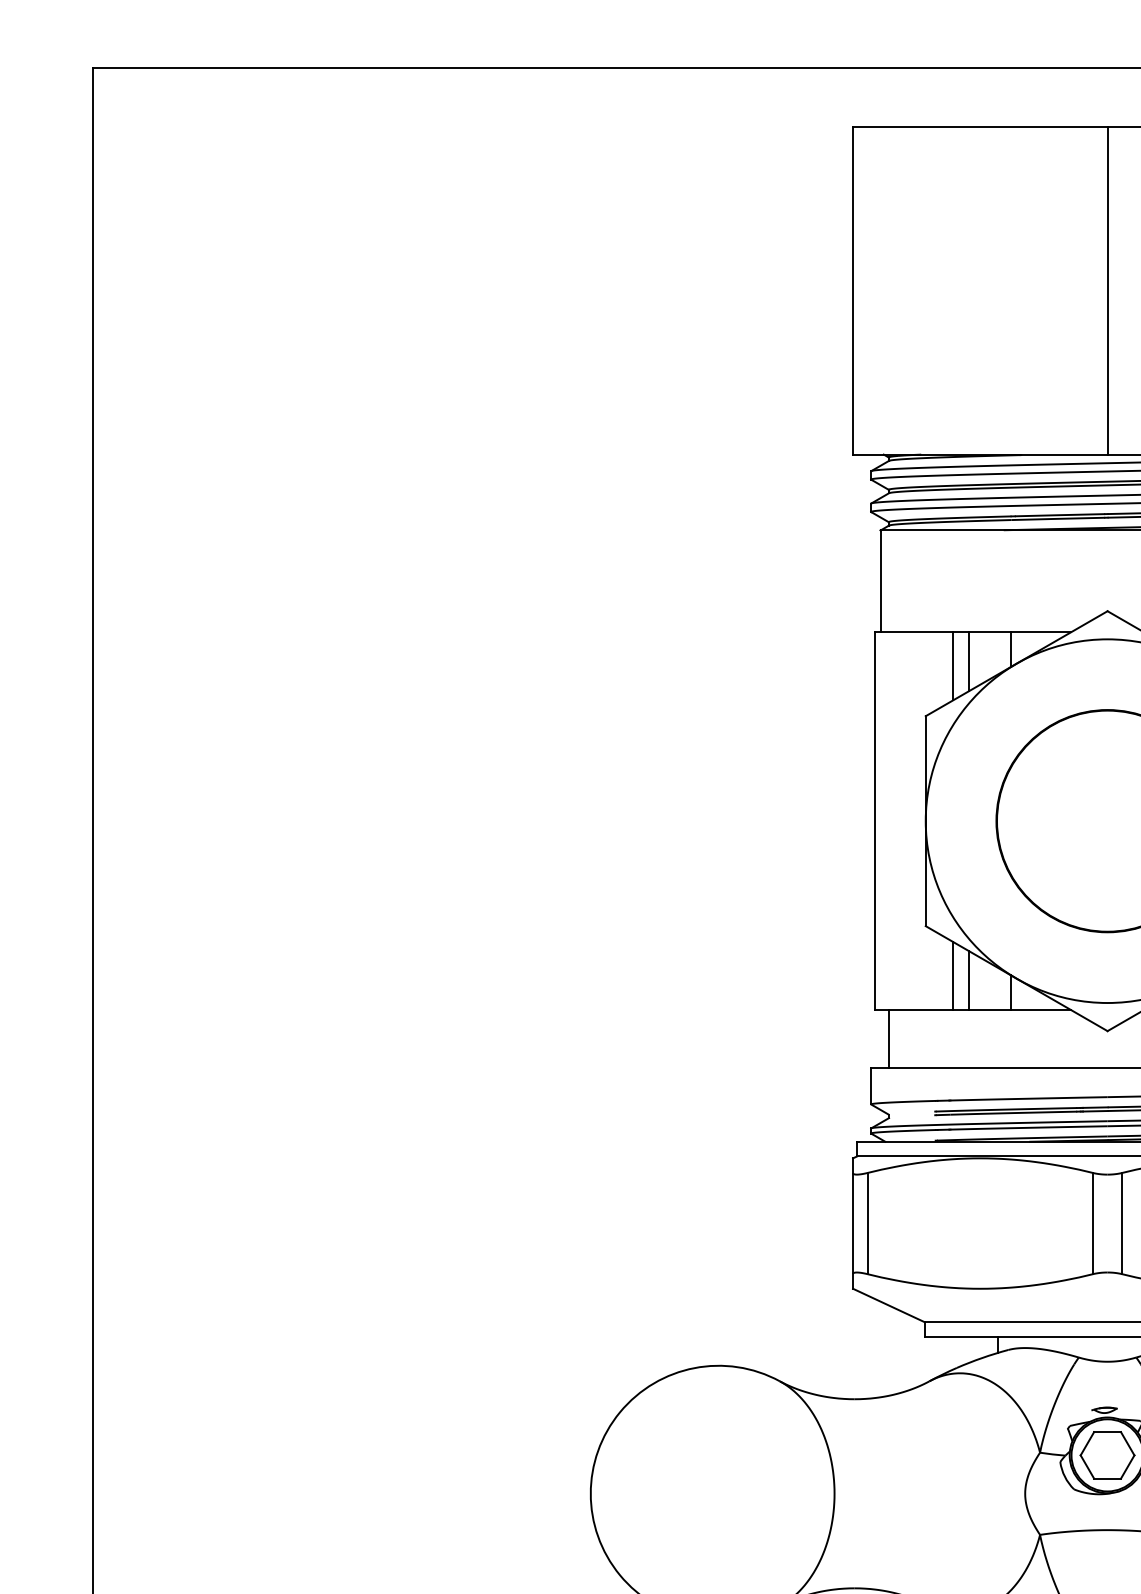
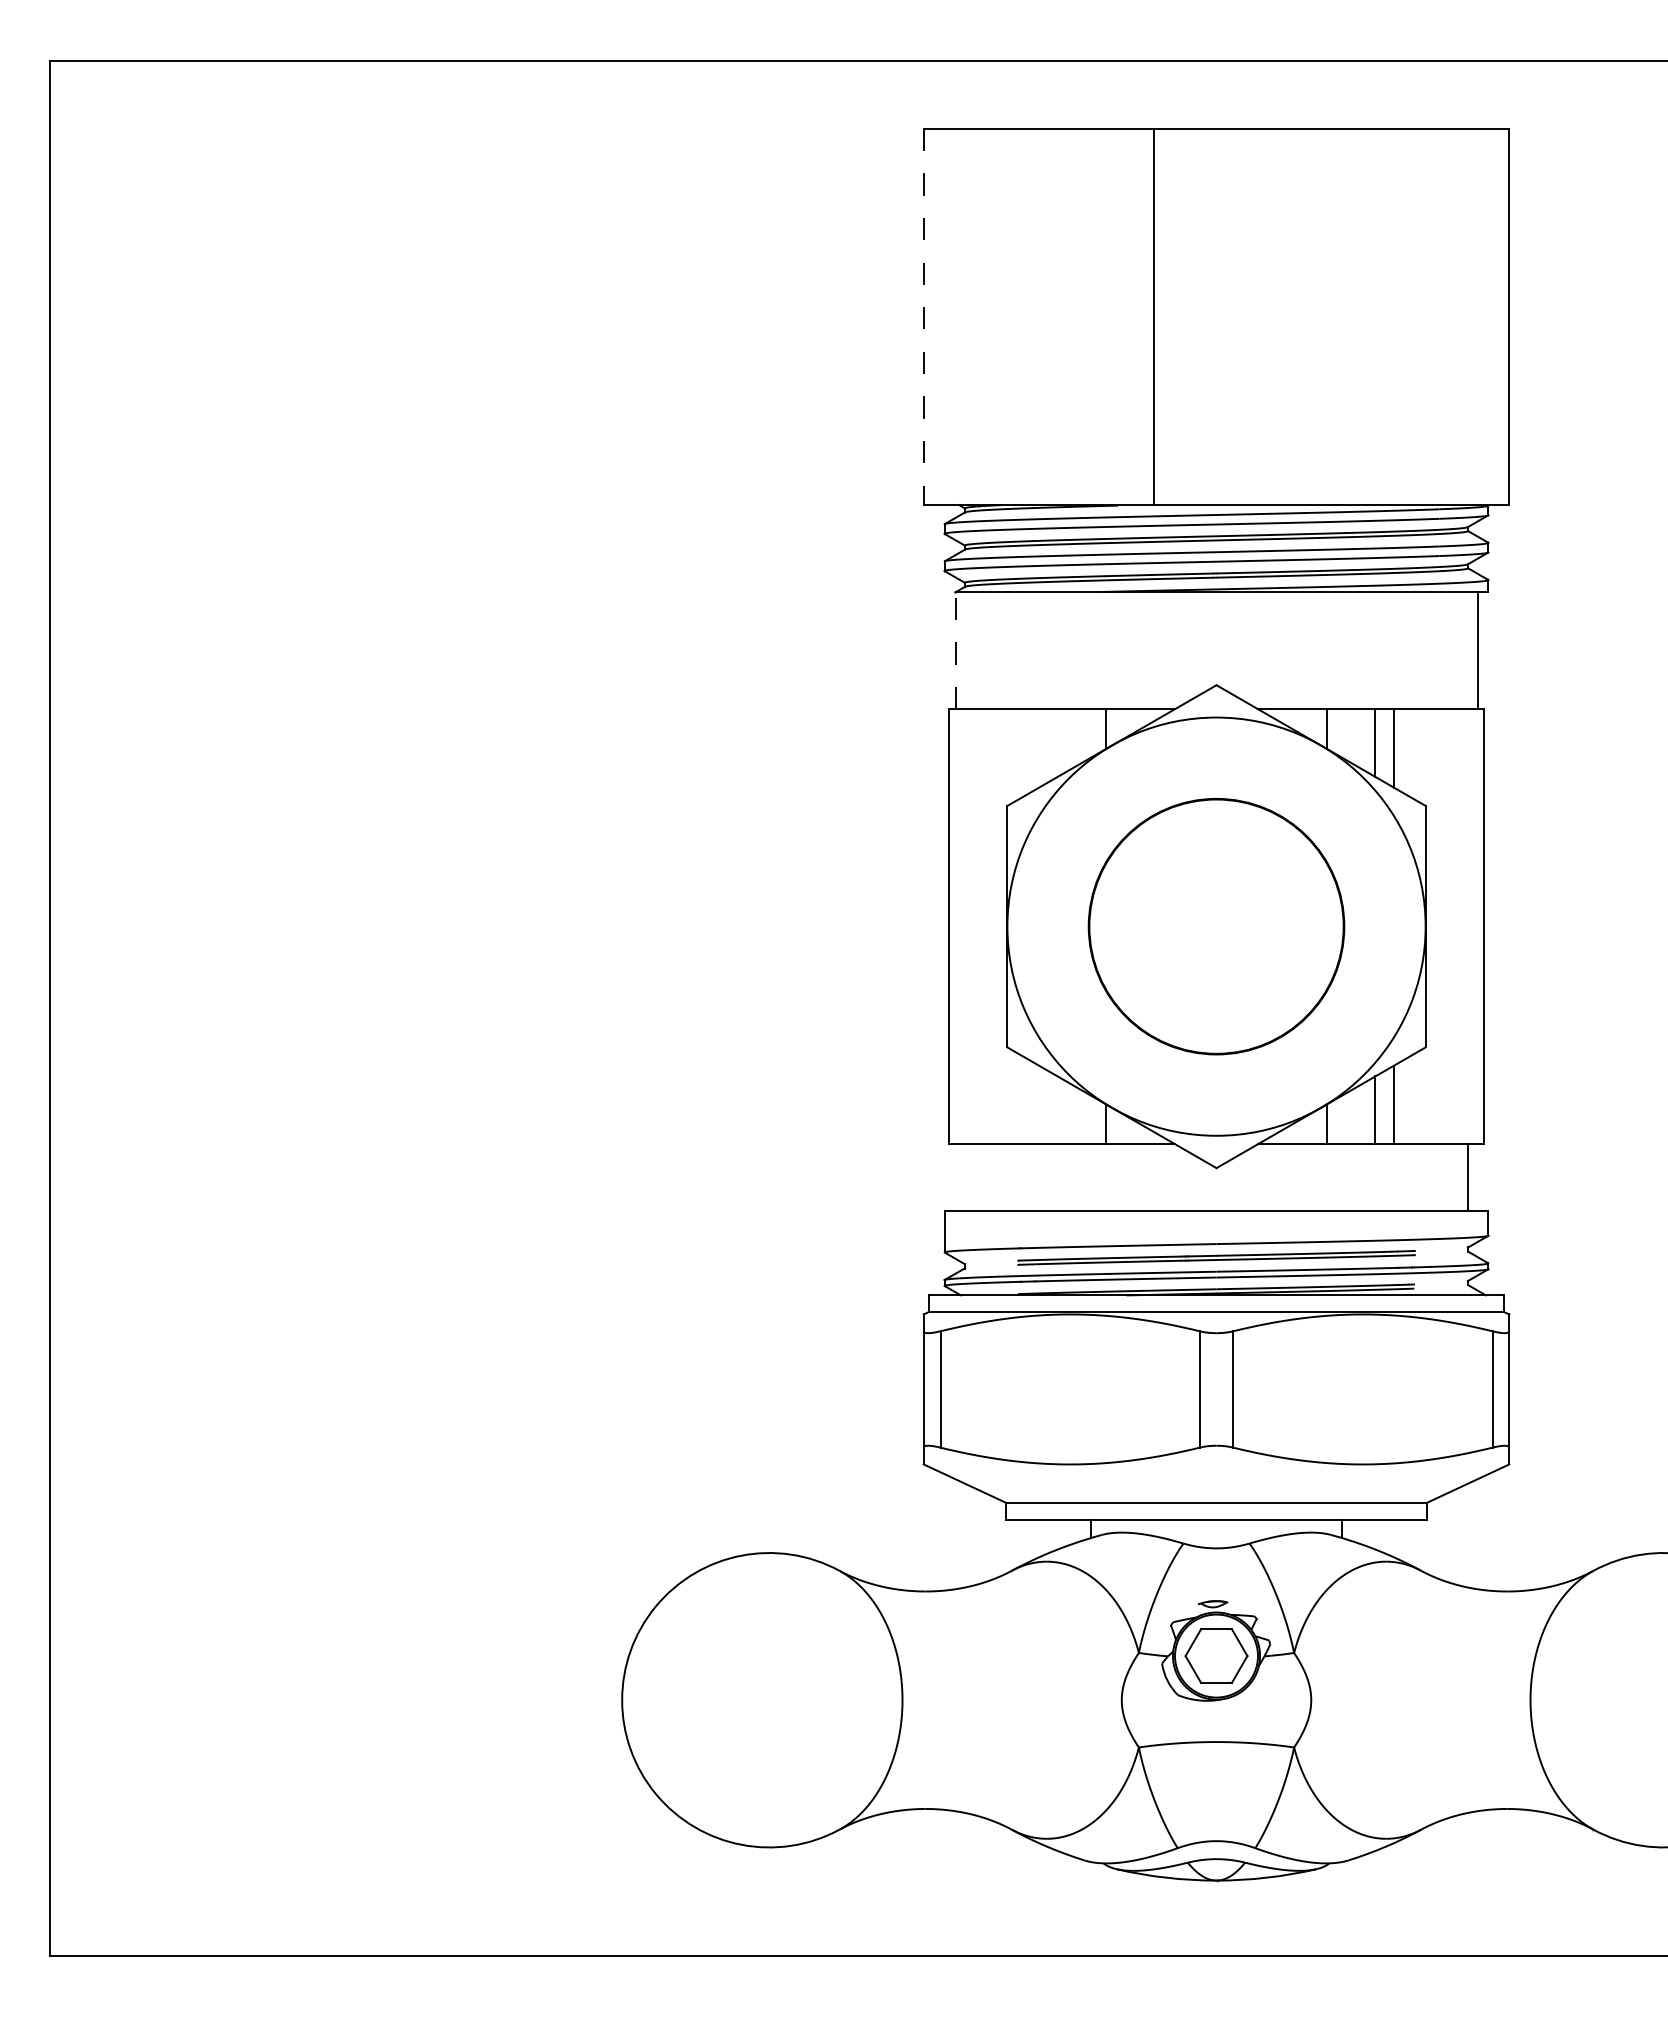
line: (1107, 290) -> (1153, 316), moved
line: (852, 291) -> (923, 317), solid -> dashed
line: (880, 581) -> (955, 650), solid -> dashed
line: (969, 661) -> (1057, 742), removed
line: (952, 666) -> (1038, 748), removed
line: (952, 975) -> (1038, 1104), removed
line: (969, 981) -> (1057, 1110), removed
line: (888, 1039) -> (964, 1177), removed

